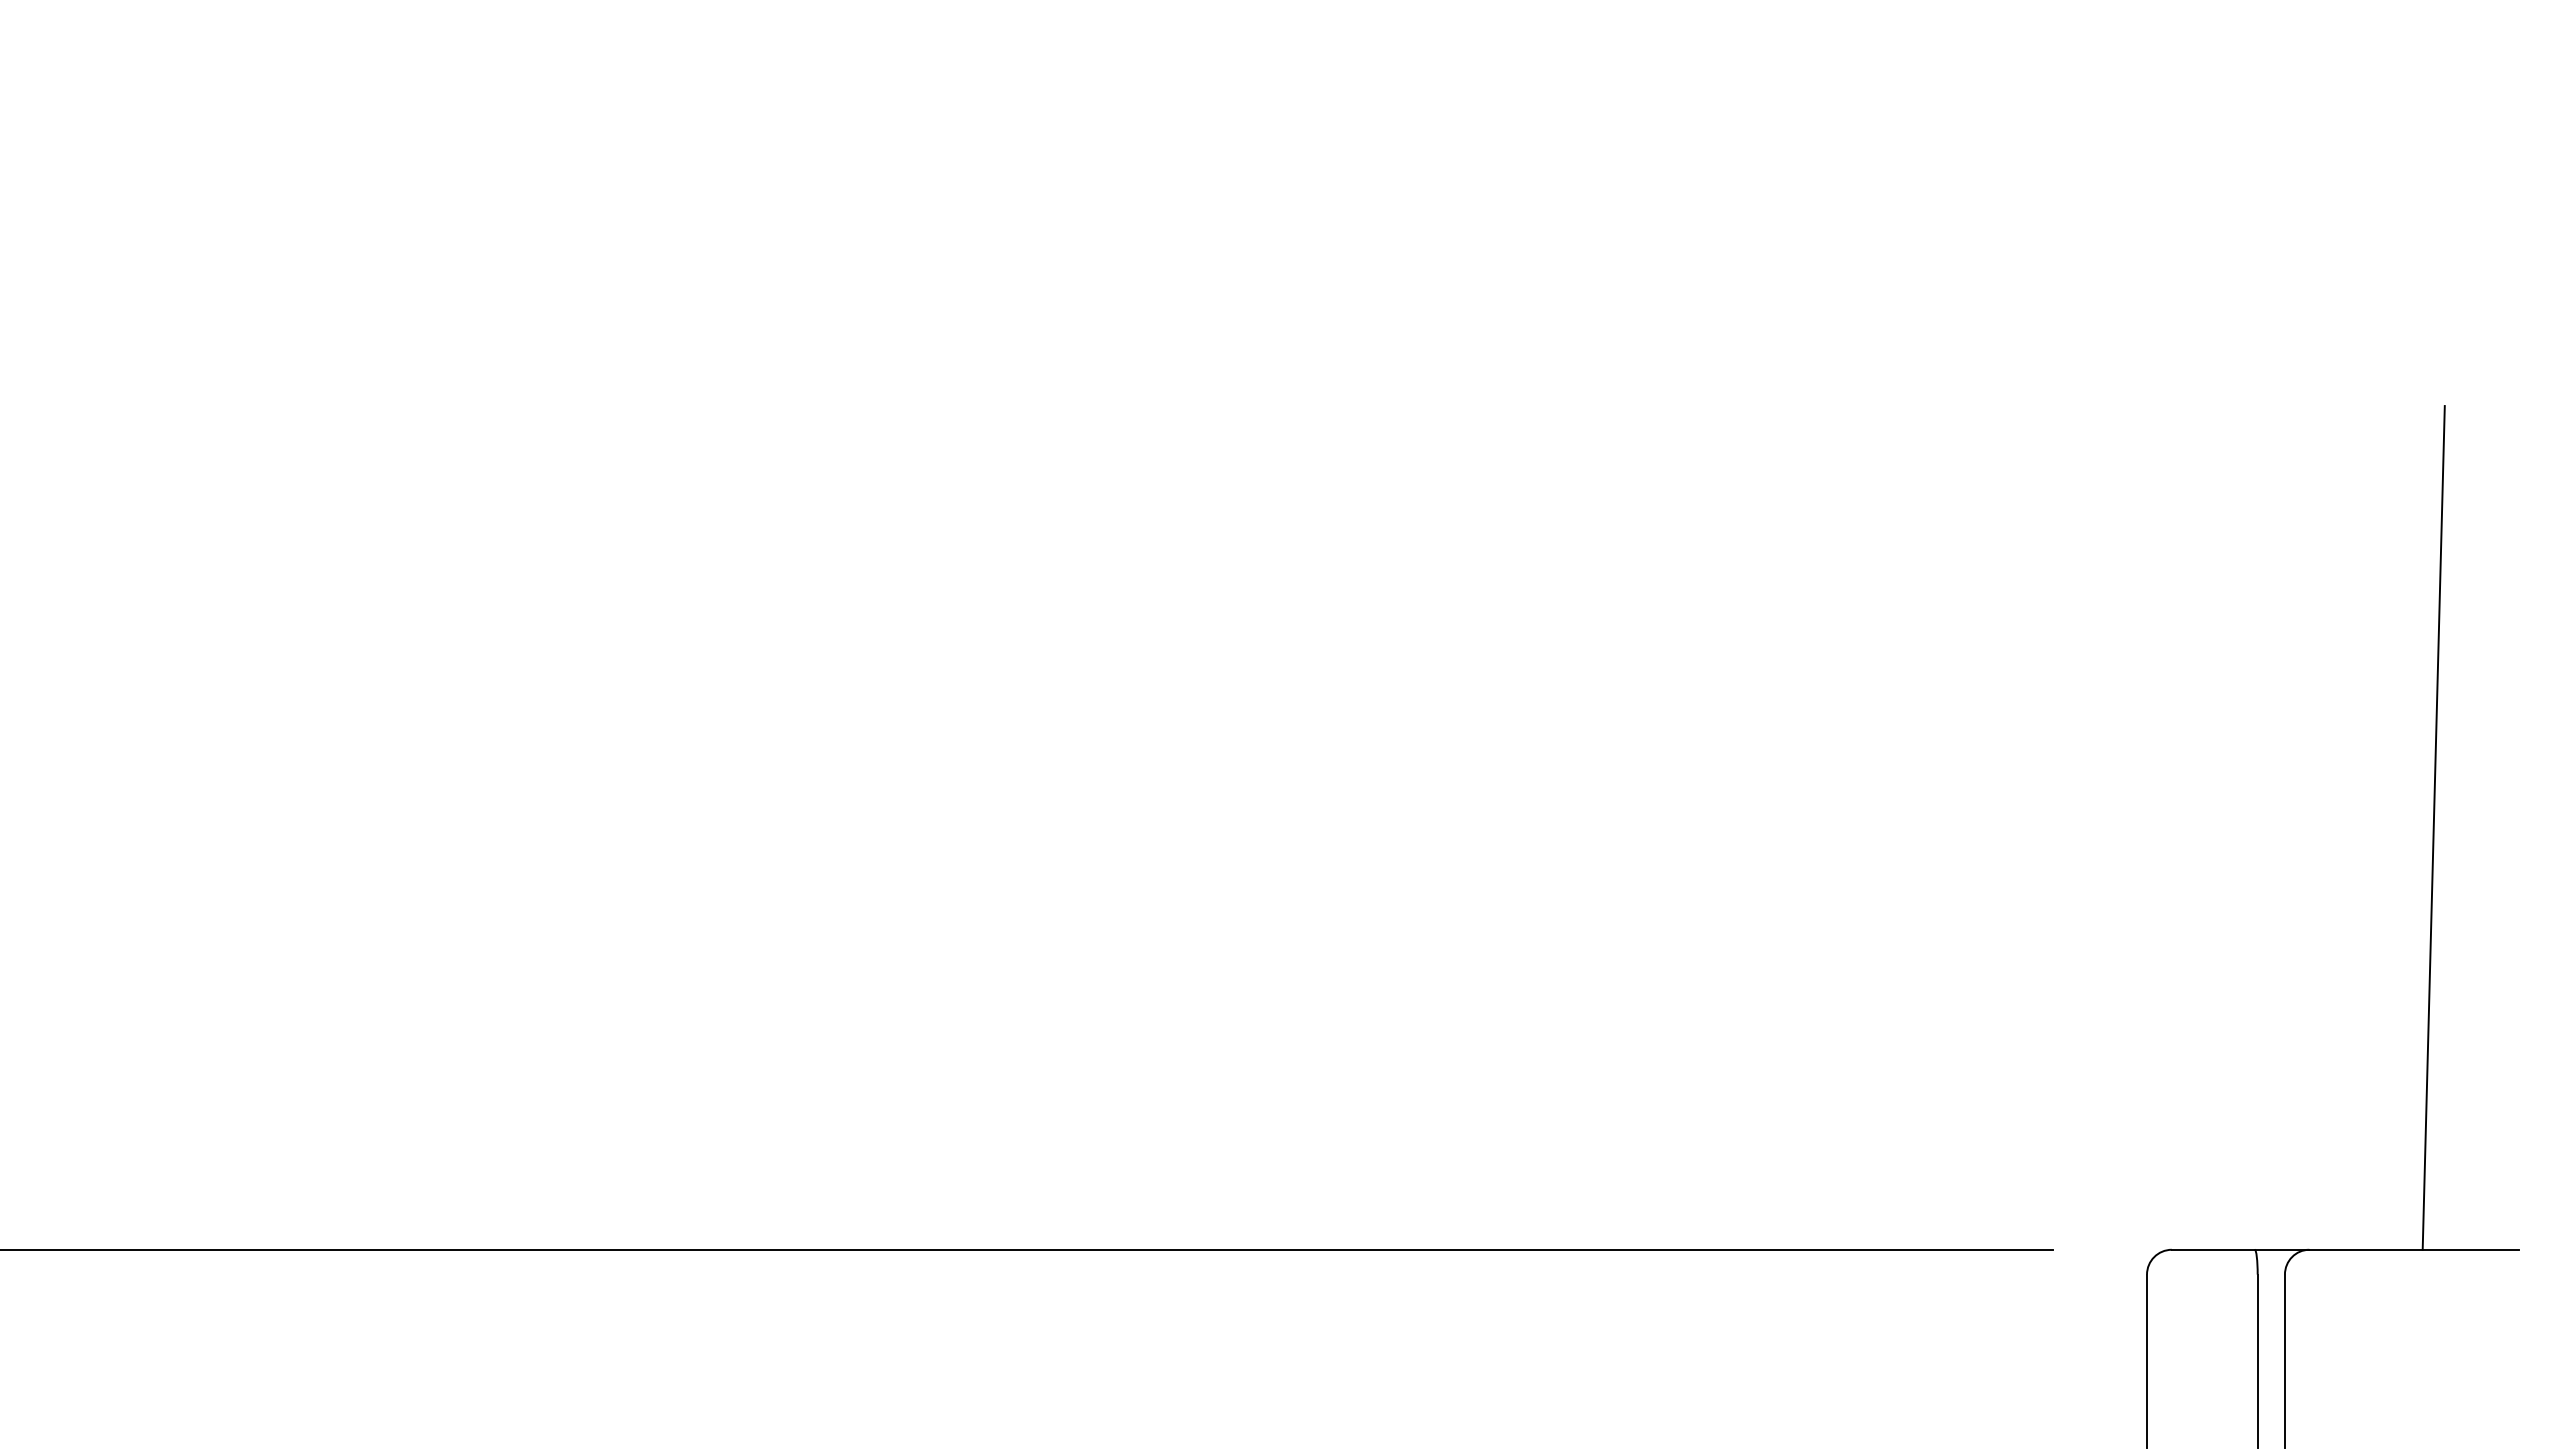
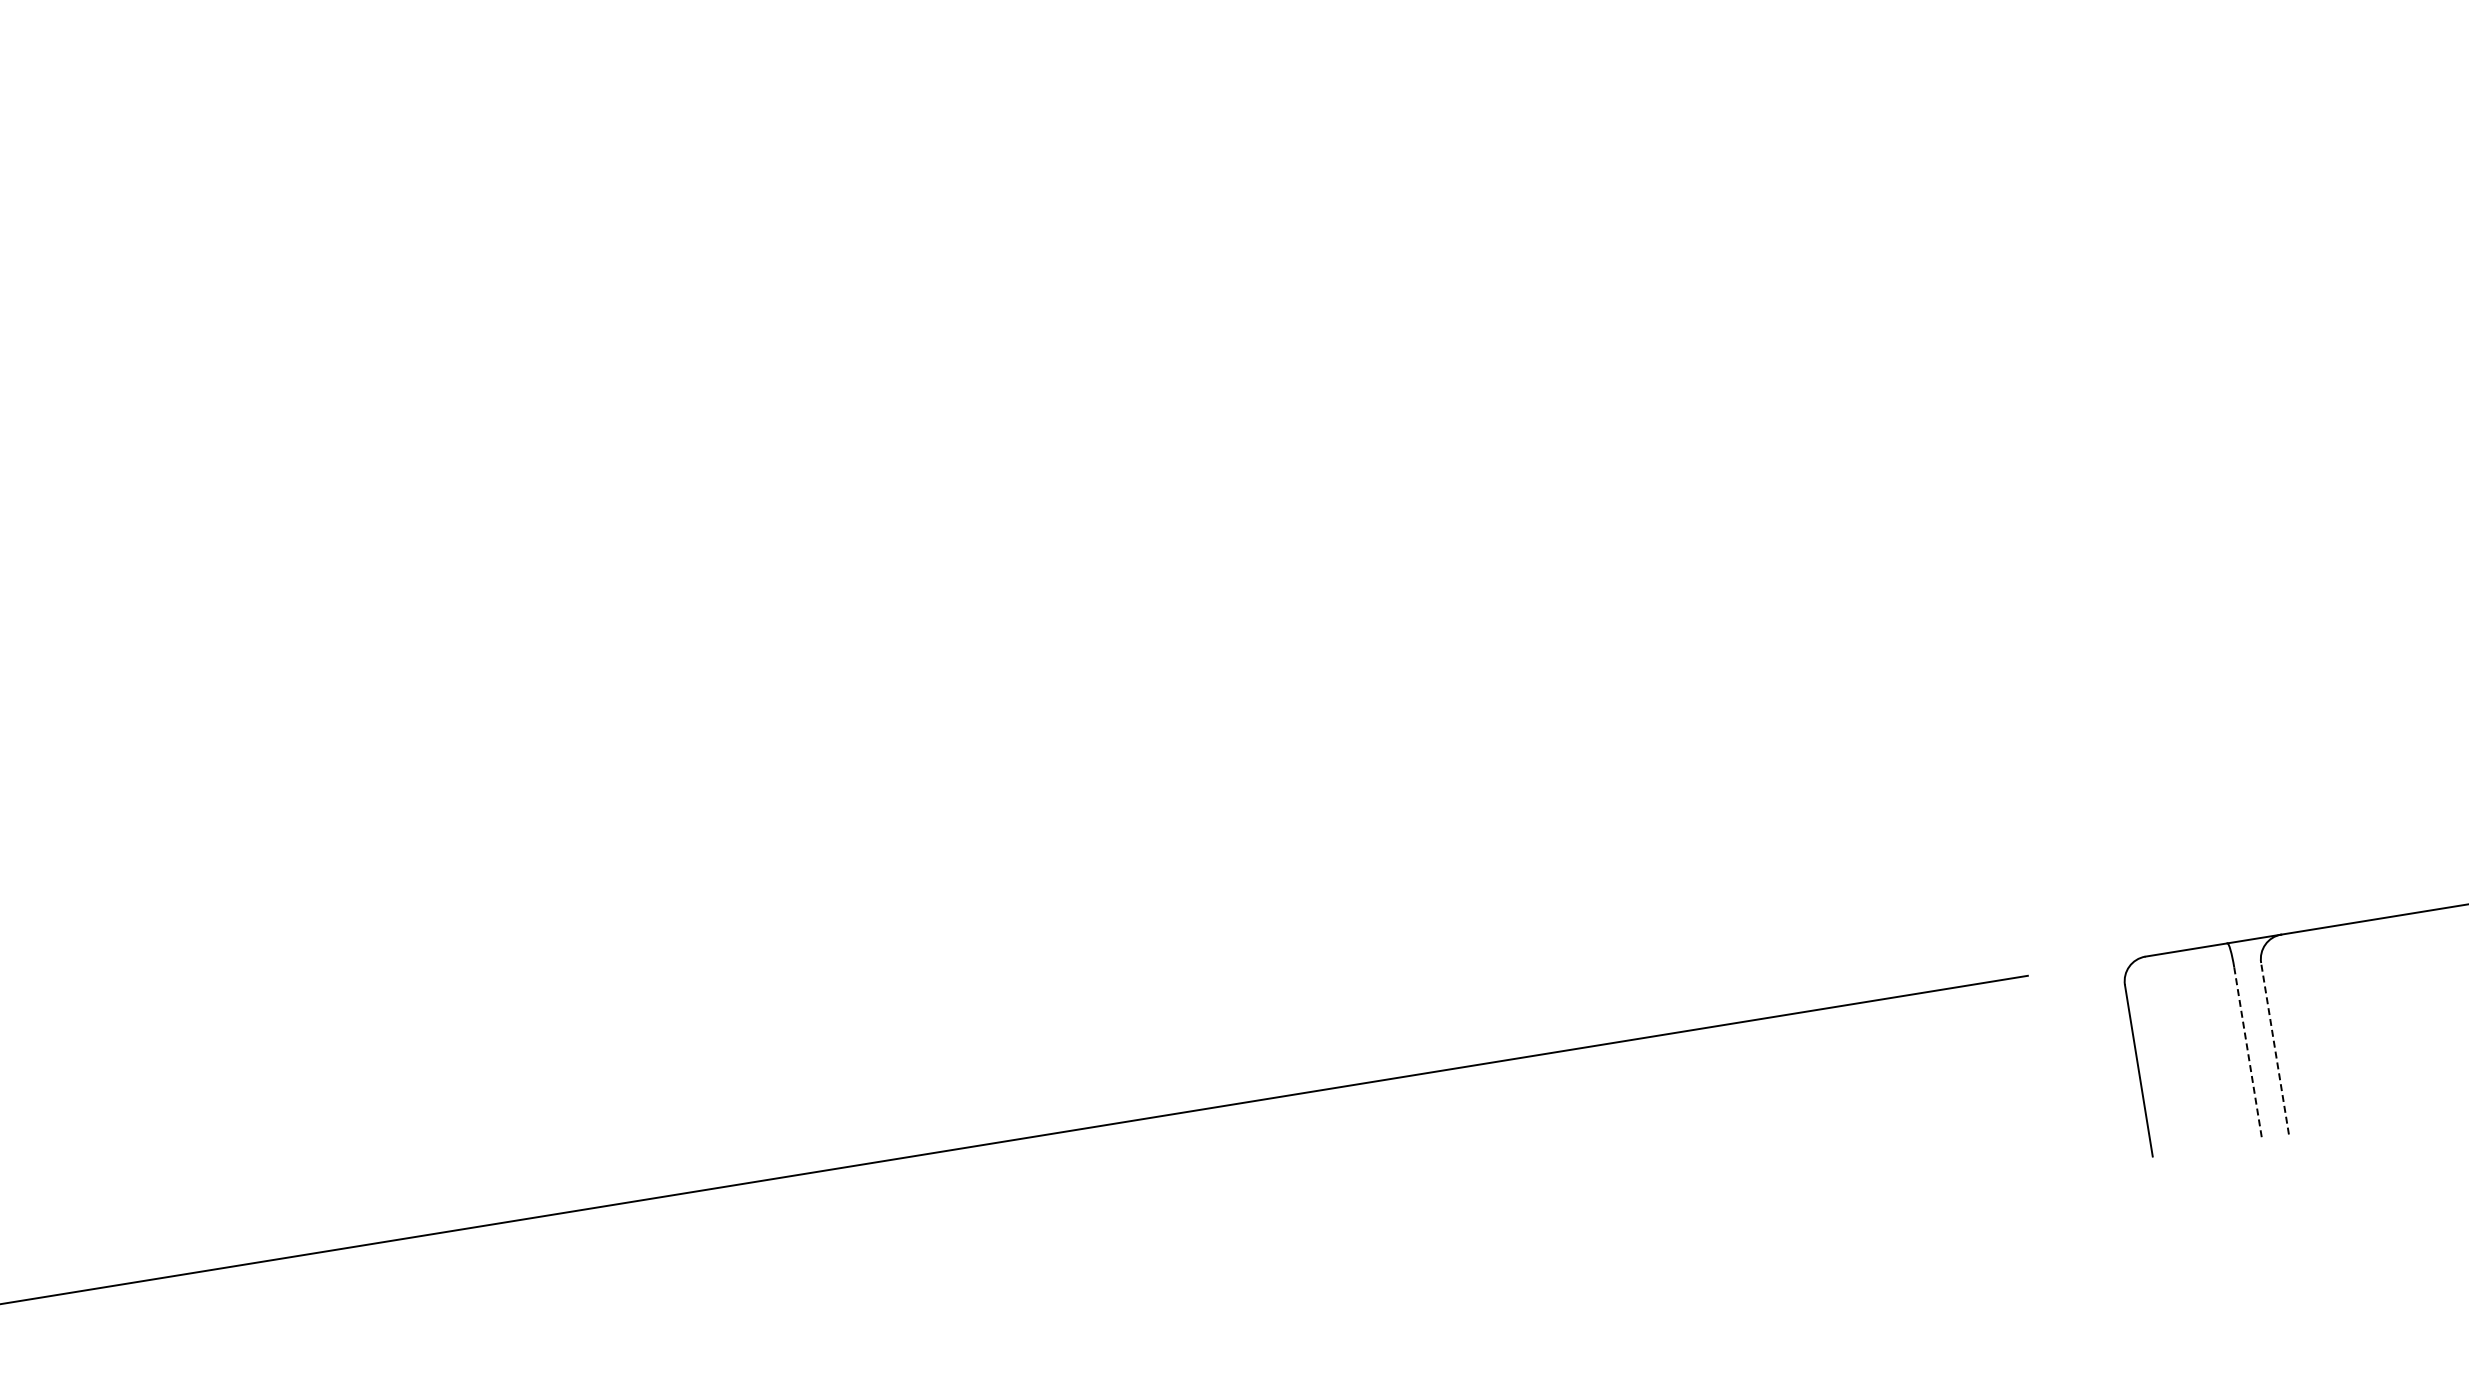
line: (2433, 827) -> (2336, 497), removed
line: (2257, 1361) -> (2247, 1053), solid -> dashed
line: (2284, 1361) -> (2274, 1048), solid -> dashed

